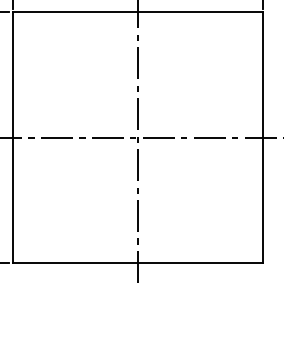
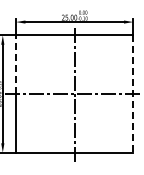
line: (13, 74) -> (16, 64), solid -> dashed
line: (263, 138) -> (133, 94), solid -> dashed

